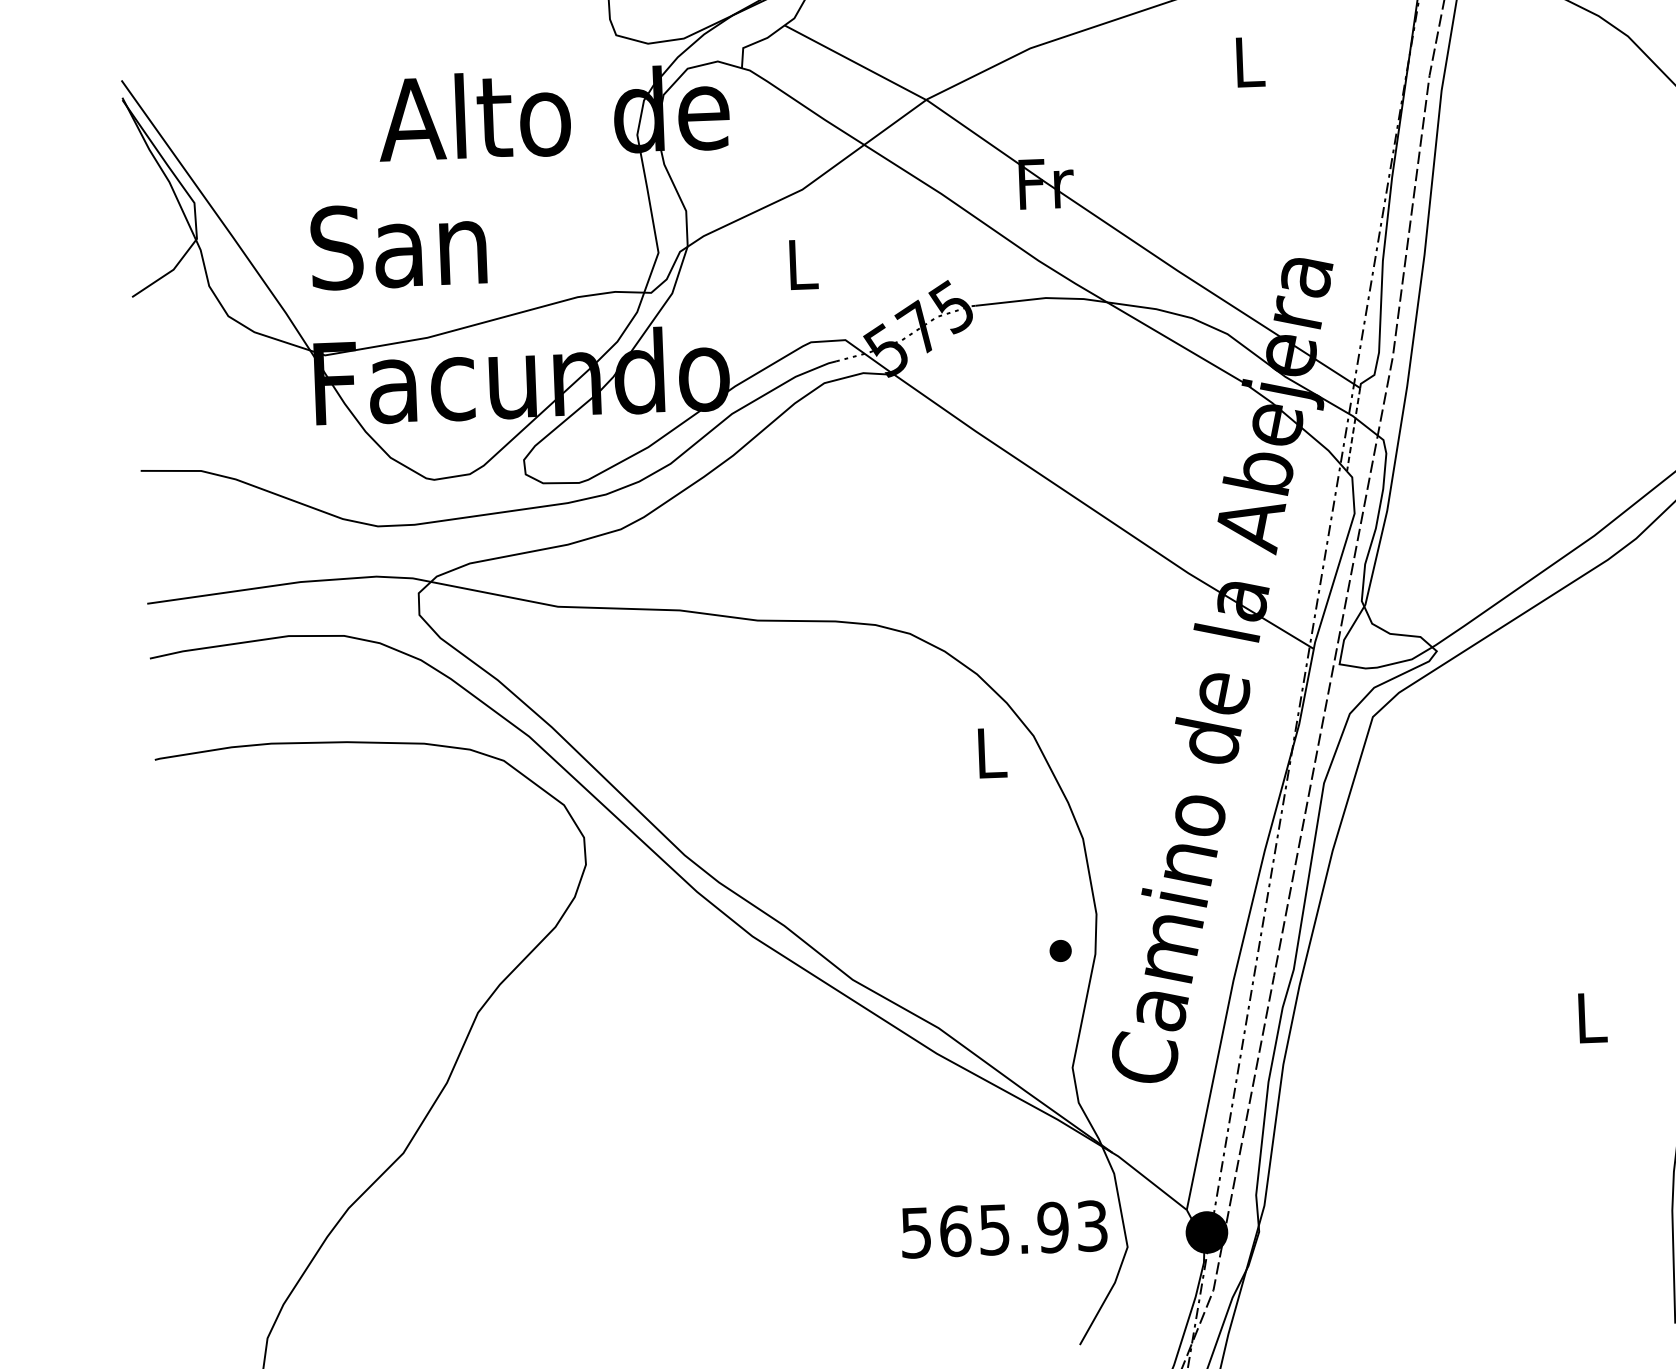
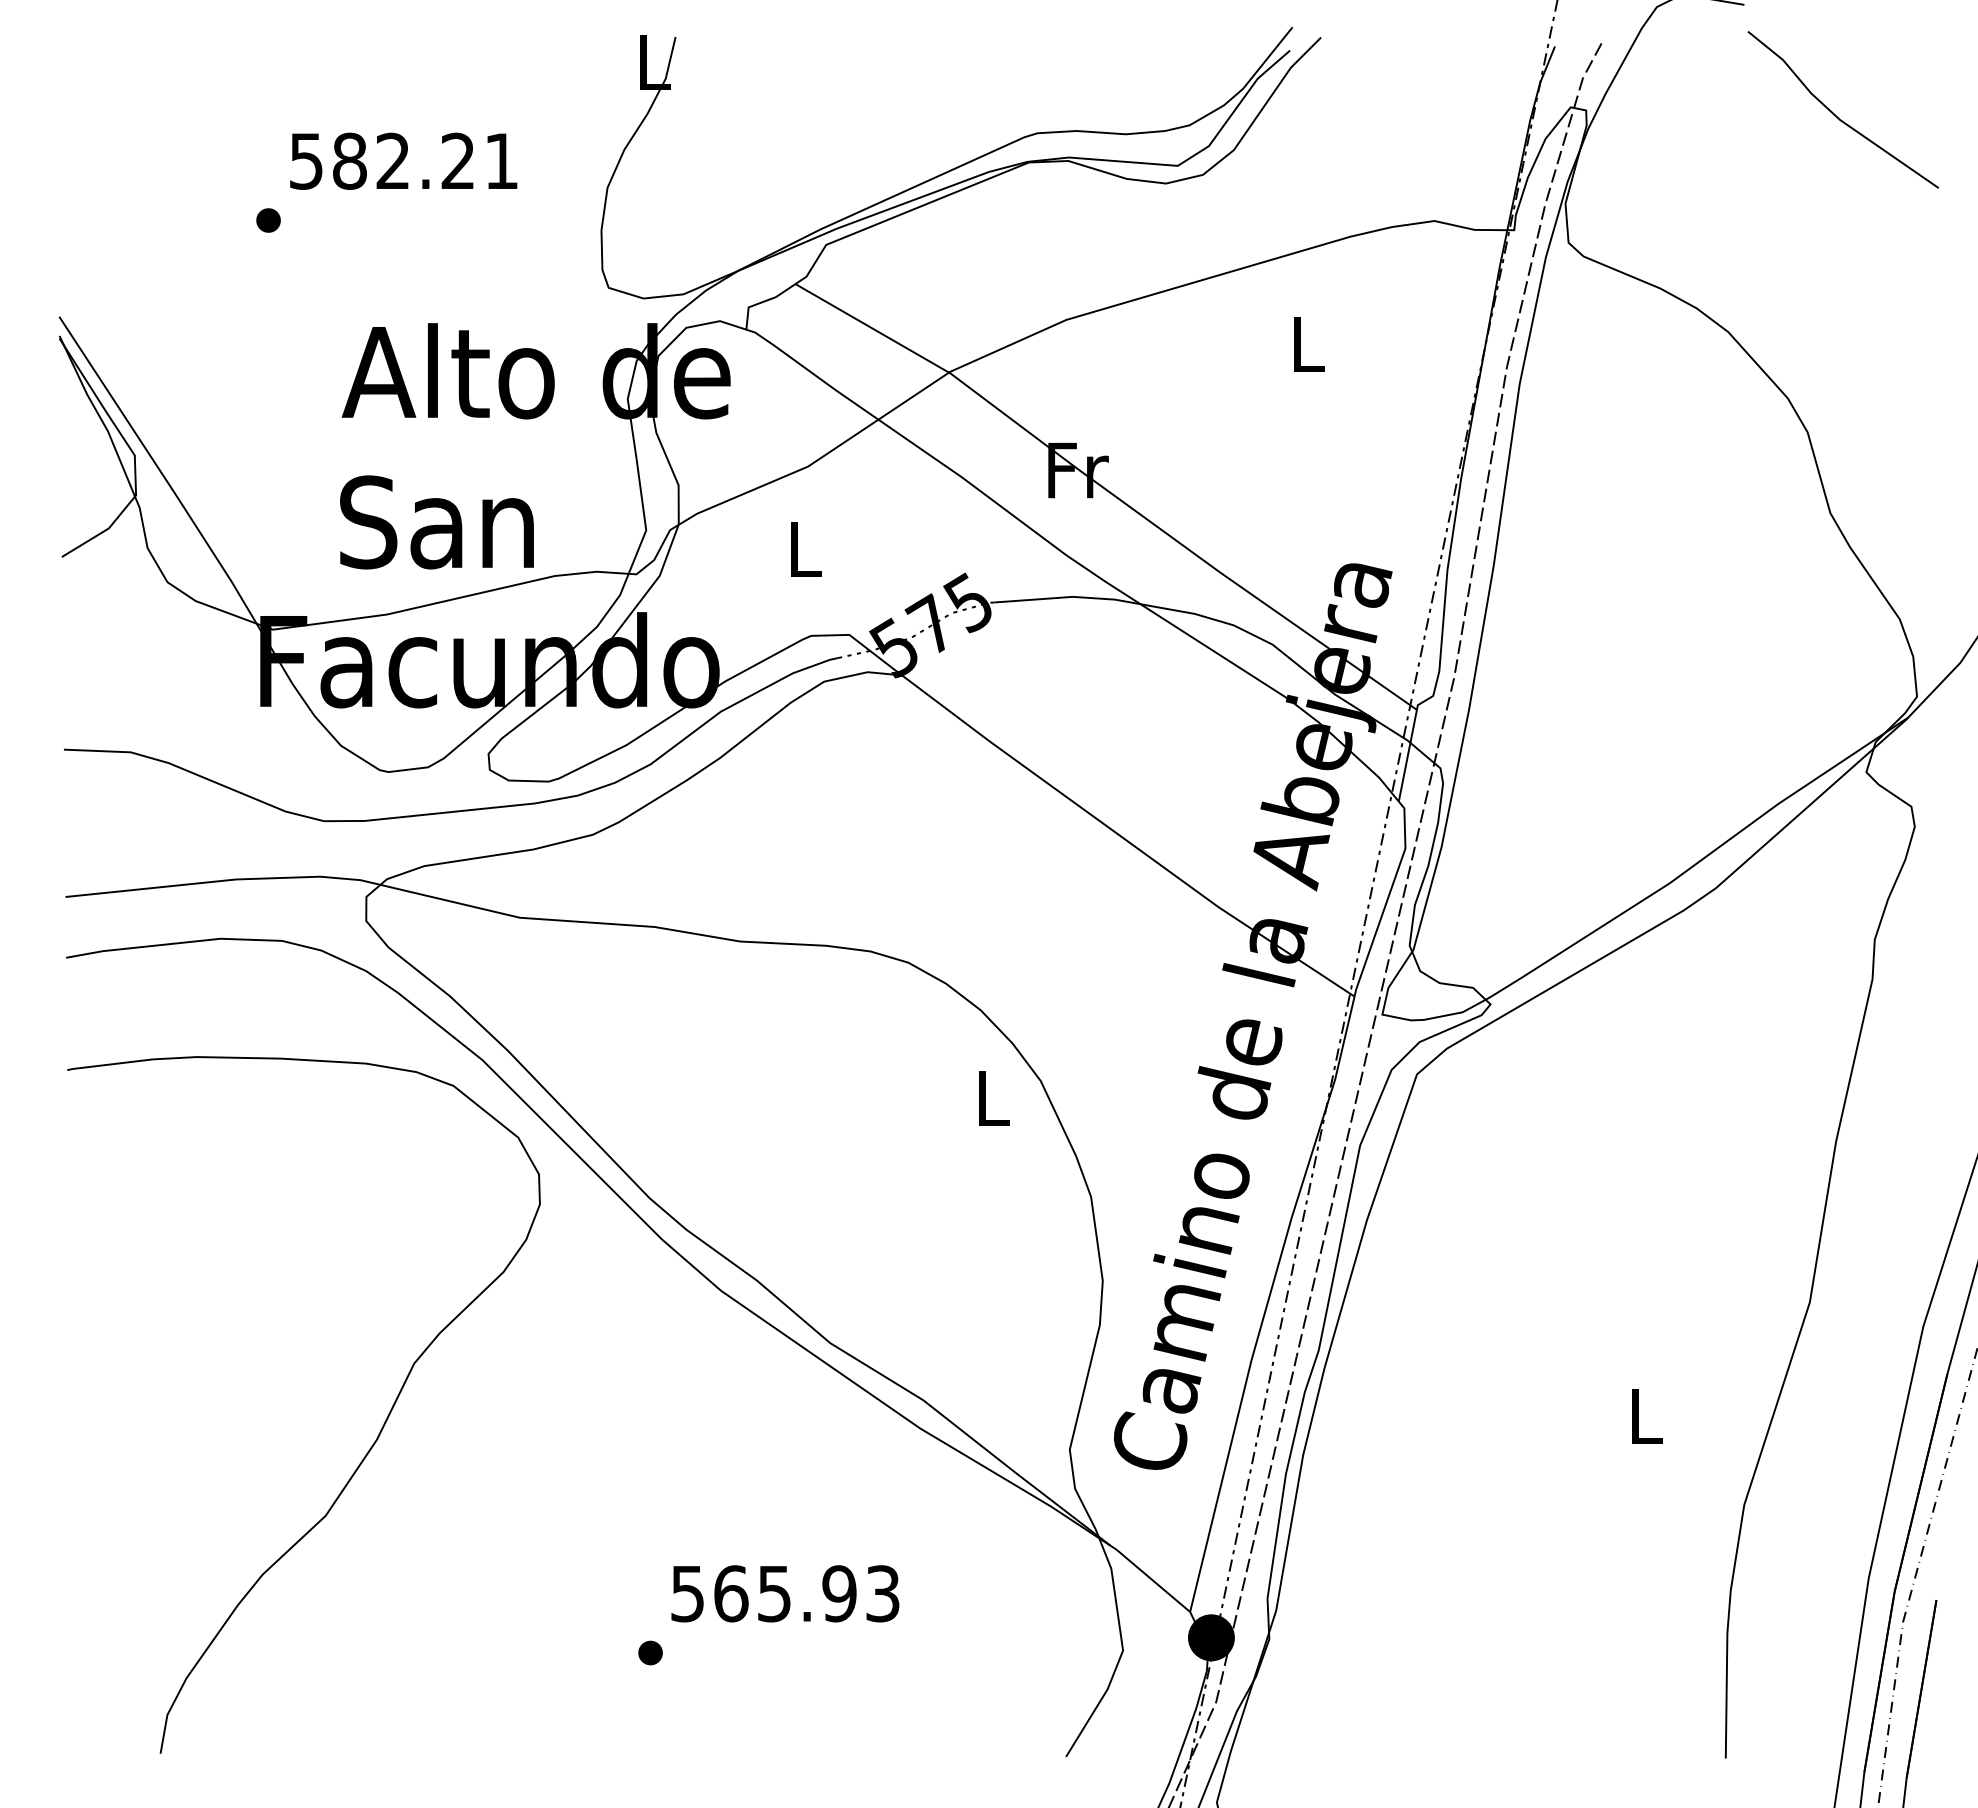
text: (398, 245) -> (436, 522), moved
line: (1353, 429) -> (1407, 755), dashed -> solid
part: (1060, 950) -> (650, 1652), moved
text: (1004, 1229) -> (785, 1593), moved

